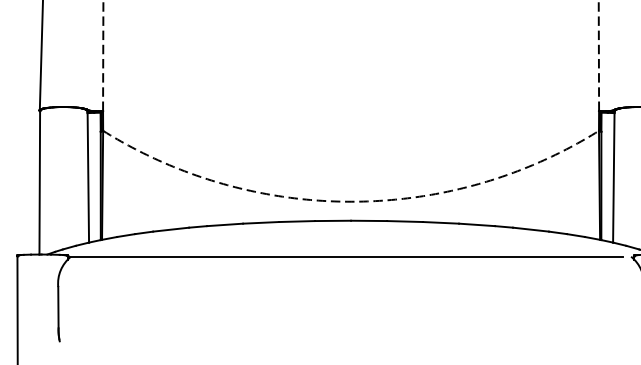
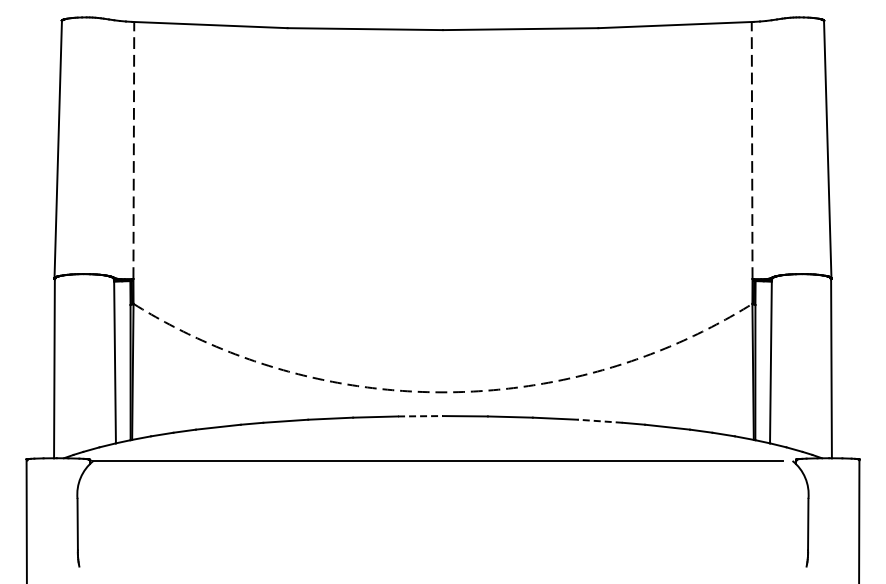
line: (333, 221) -> (421, 416), solid -> dashed
line: (477, 225) -> (600, 421), solid -> dashed

